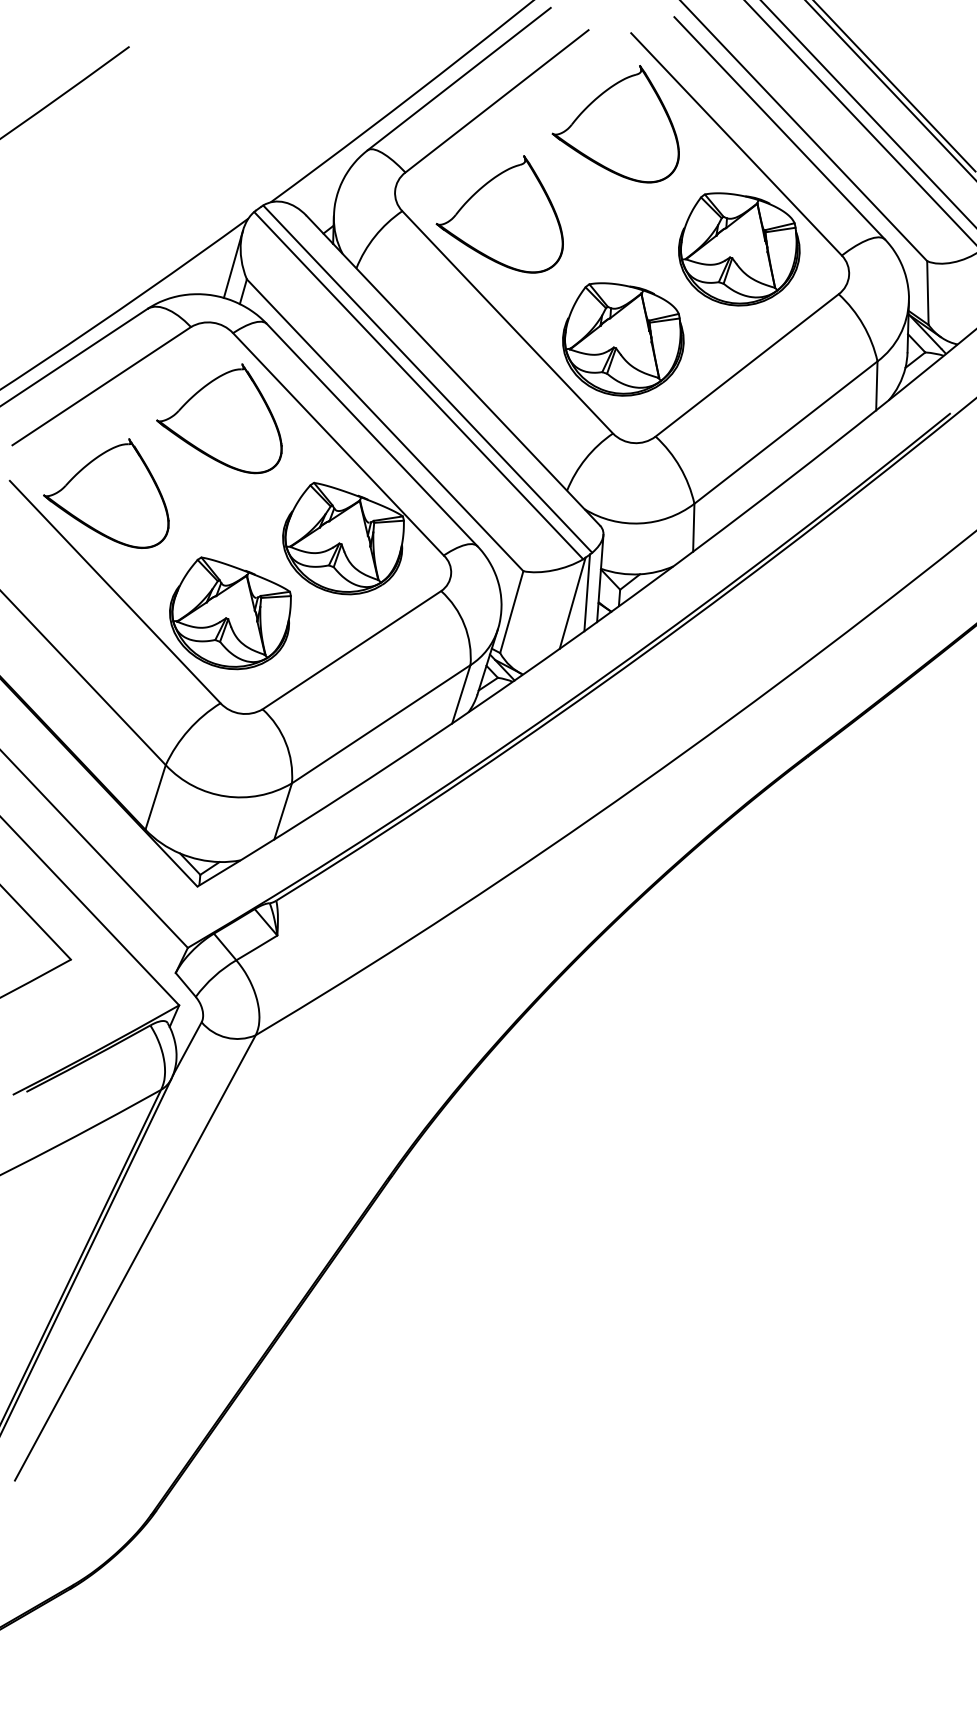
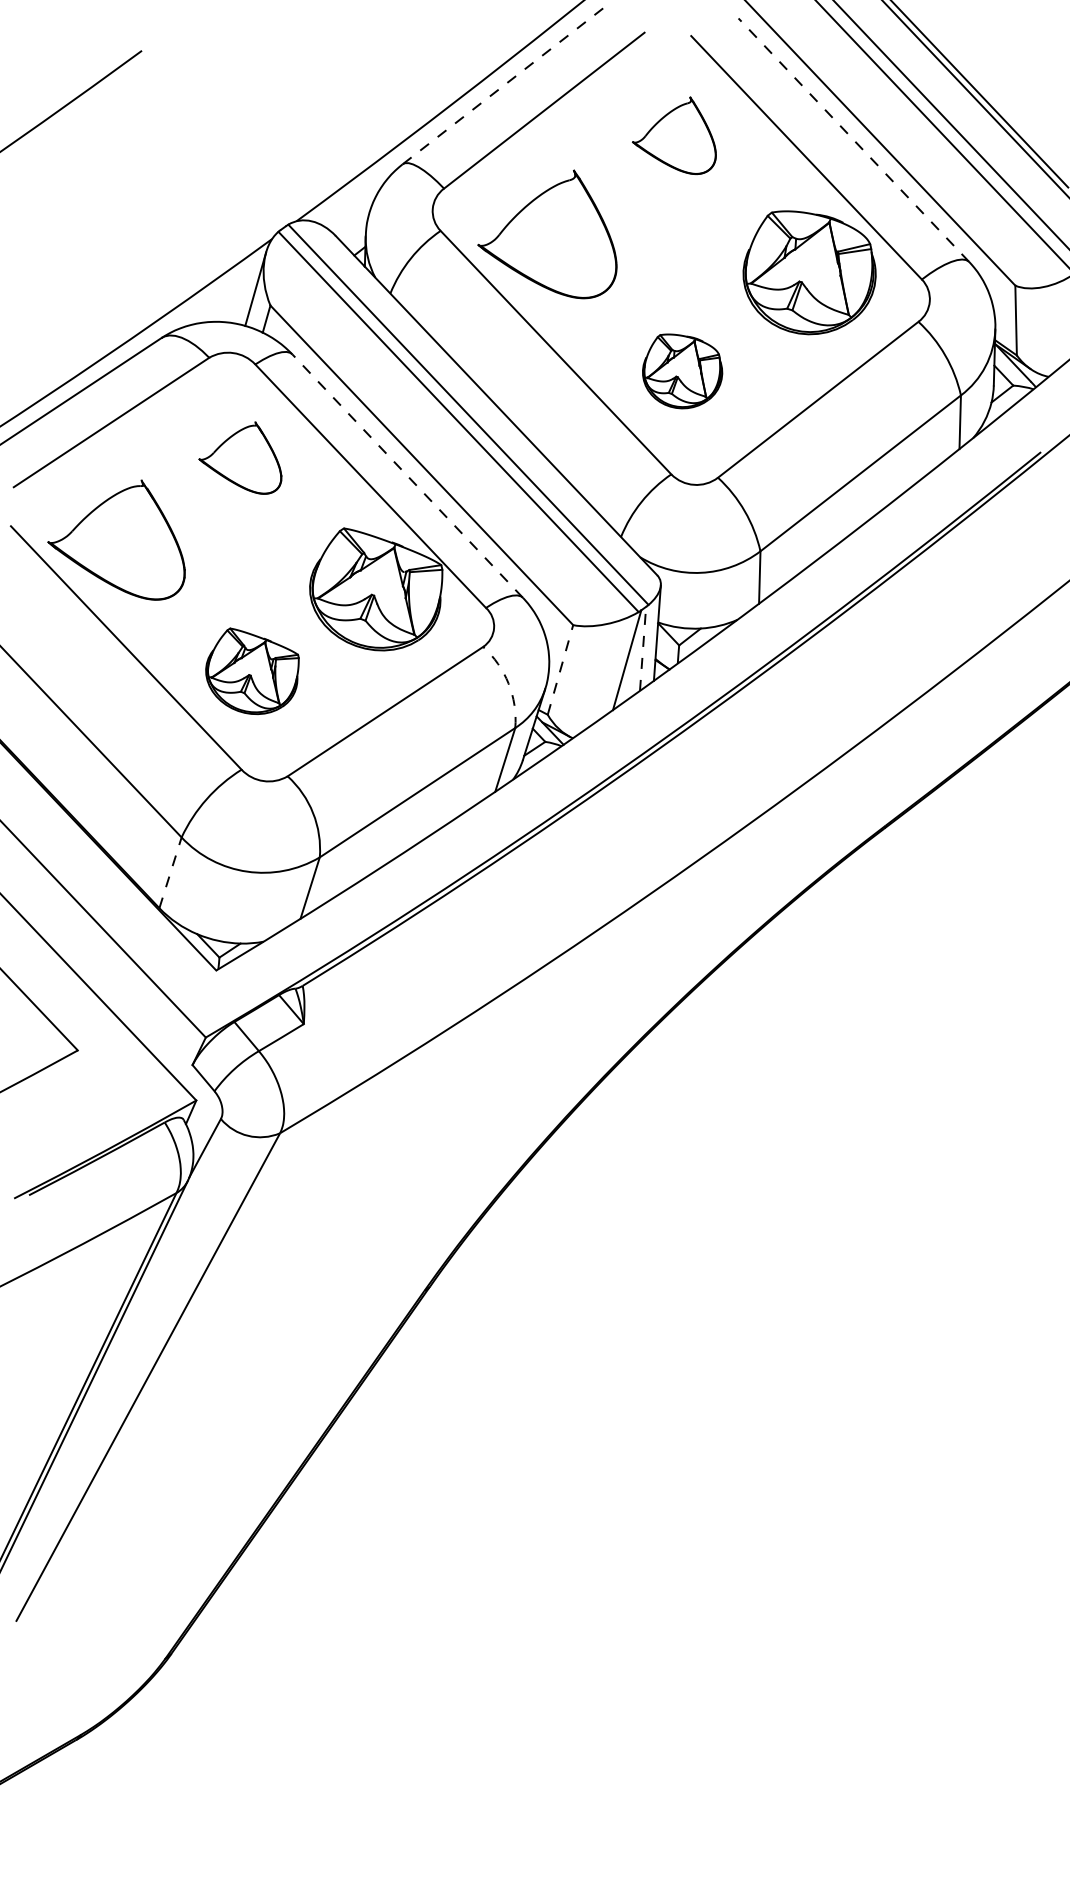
line: (458, 79) -> (502, 86), solid -> dashed
part: (615, 124) -> (674, 135), size x0.6
line: (779, 128) -> (853, 140), solid -> dashed
part: (623, 339) -> (682, 371), size x0.6
part: (219, 418) -> (240, 457), size x0.6
line: (372, 435) -> (407, 476), solid -> dashed
line: (587, 592) -> (643, 648), solid -> dashed
line: (511, 611) -> (560, 669), solid -> dashed
part: (230, 613) -> (252, 671), size x0.7
arc: (464, 624) -> (508, 683), solid -> dashed
line: (155, 797) -> (170, 872), solid -> dashed

